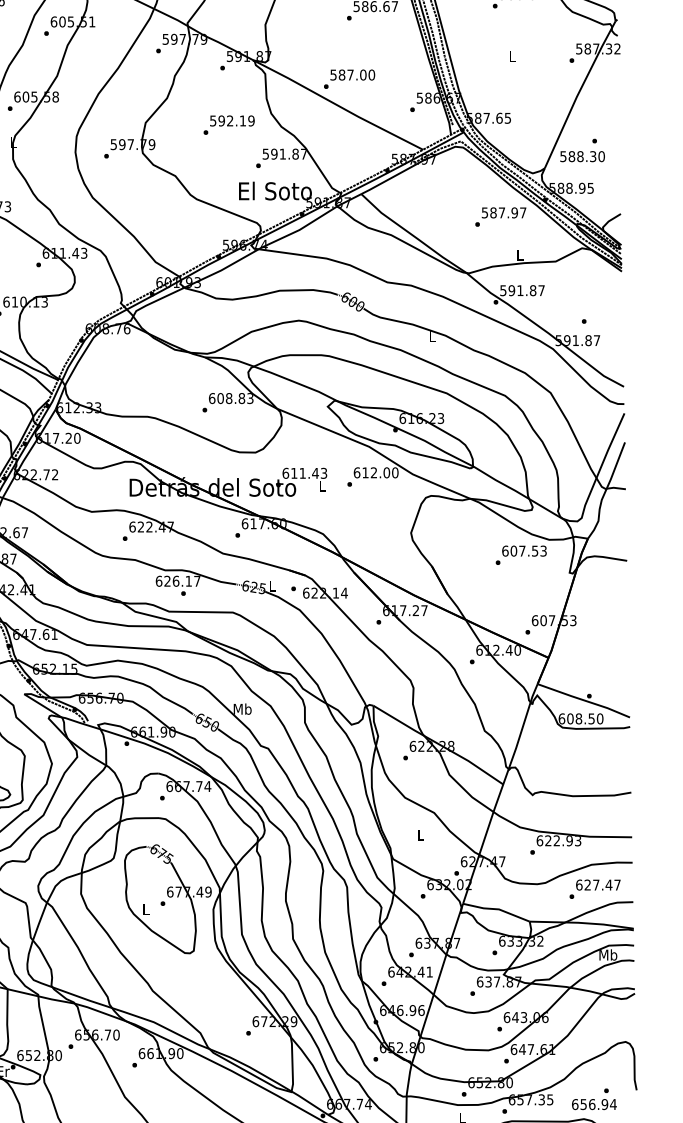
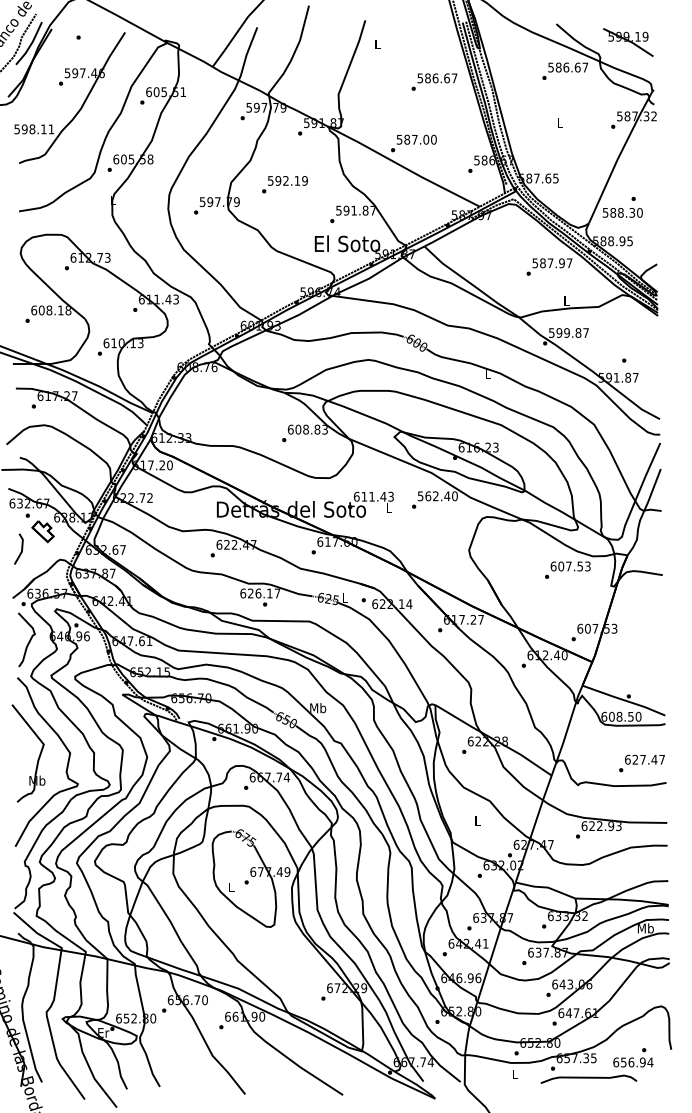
text: (228, 124) -> (284, 184), moved
text: (519, 290) -> (566, 332), 591.87 -> 599.87
text: (371, 473) -> (433, 496), 612.00 -> 562.40
text: (594, 889) -> (641, 763), moved

